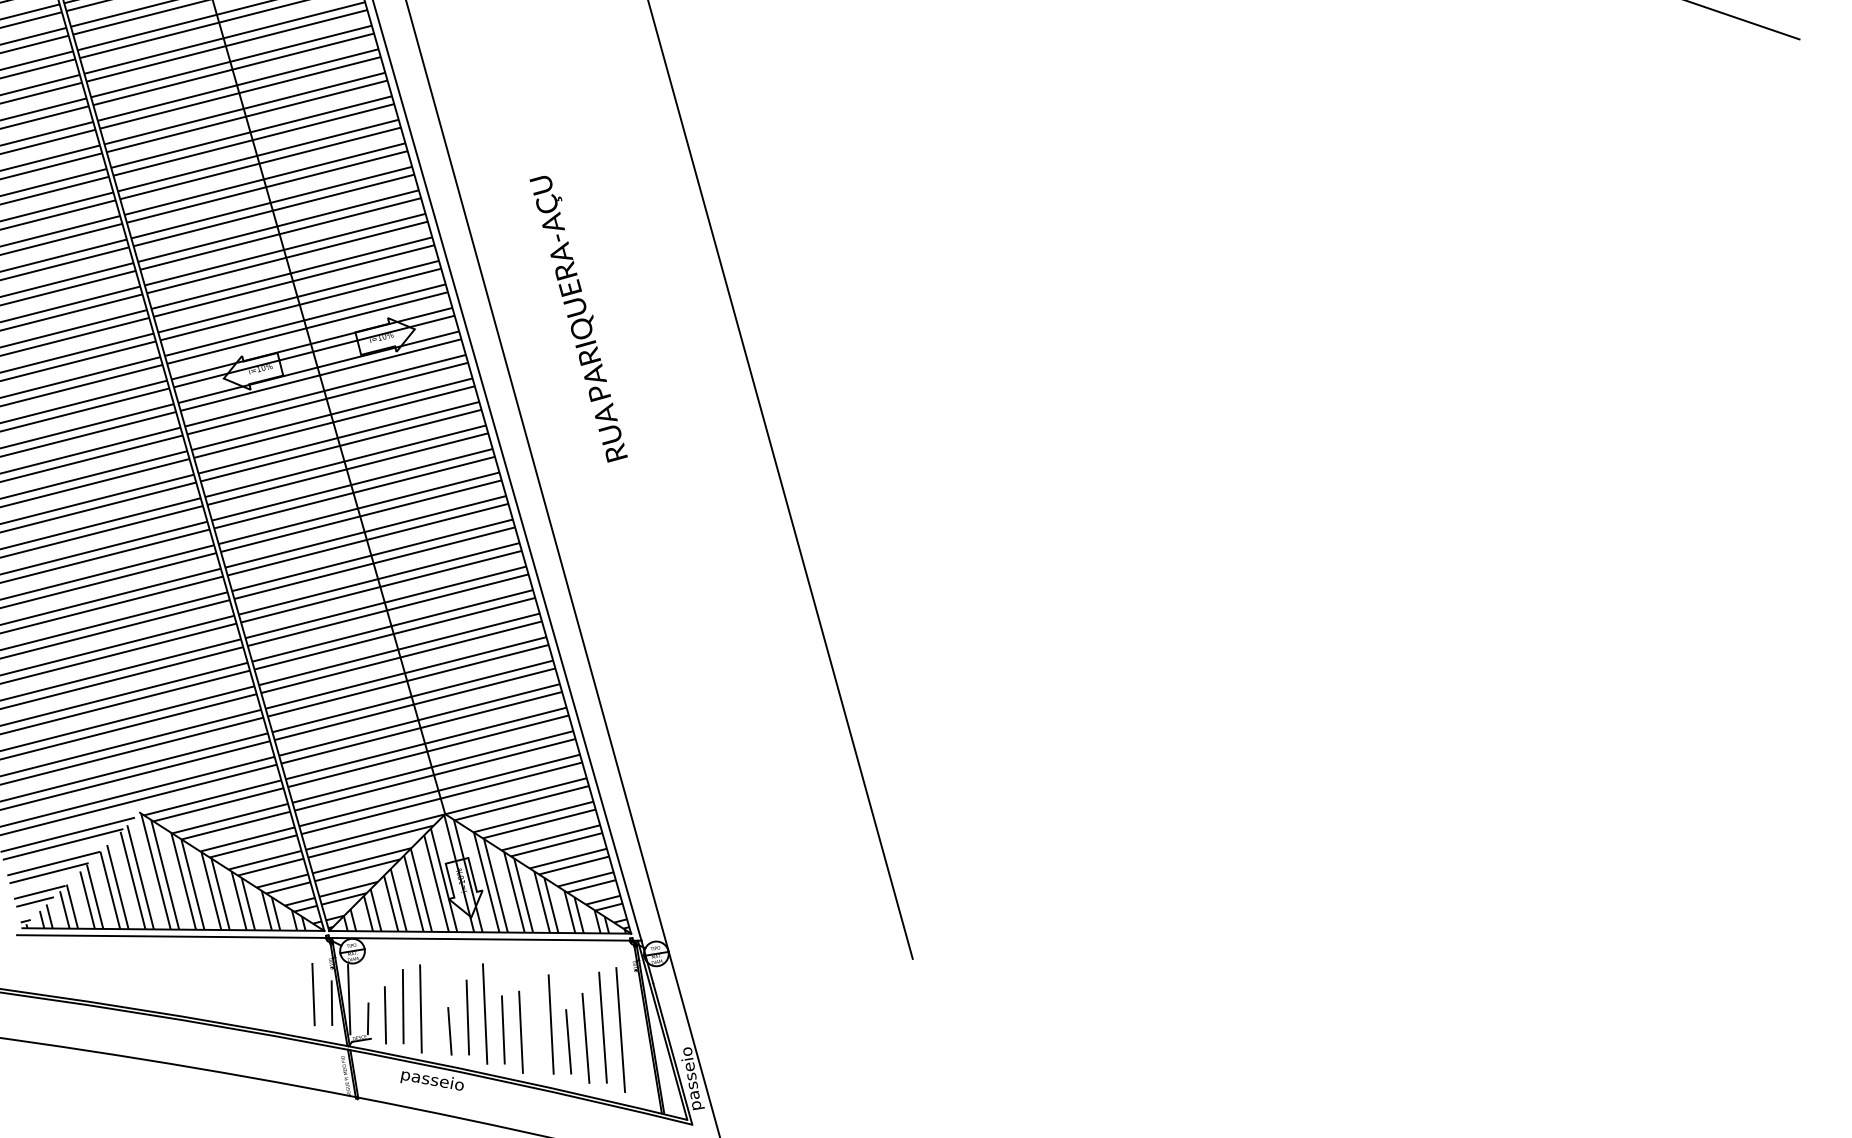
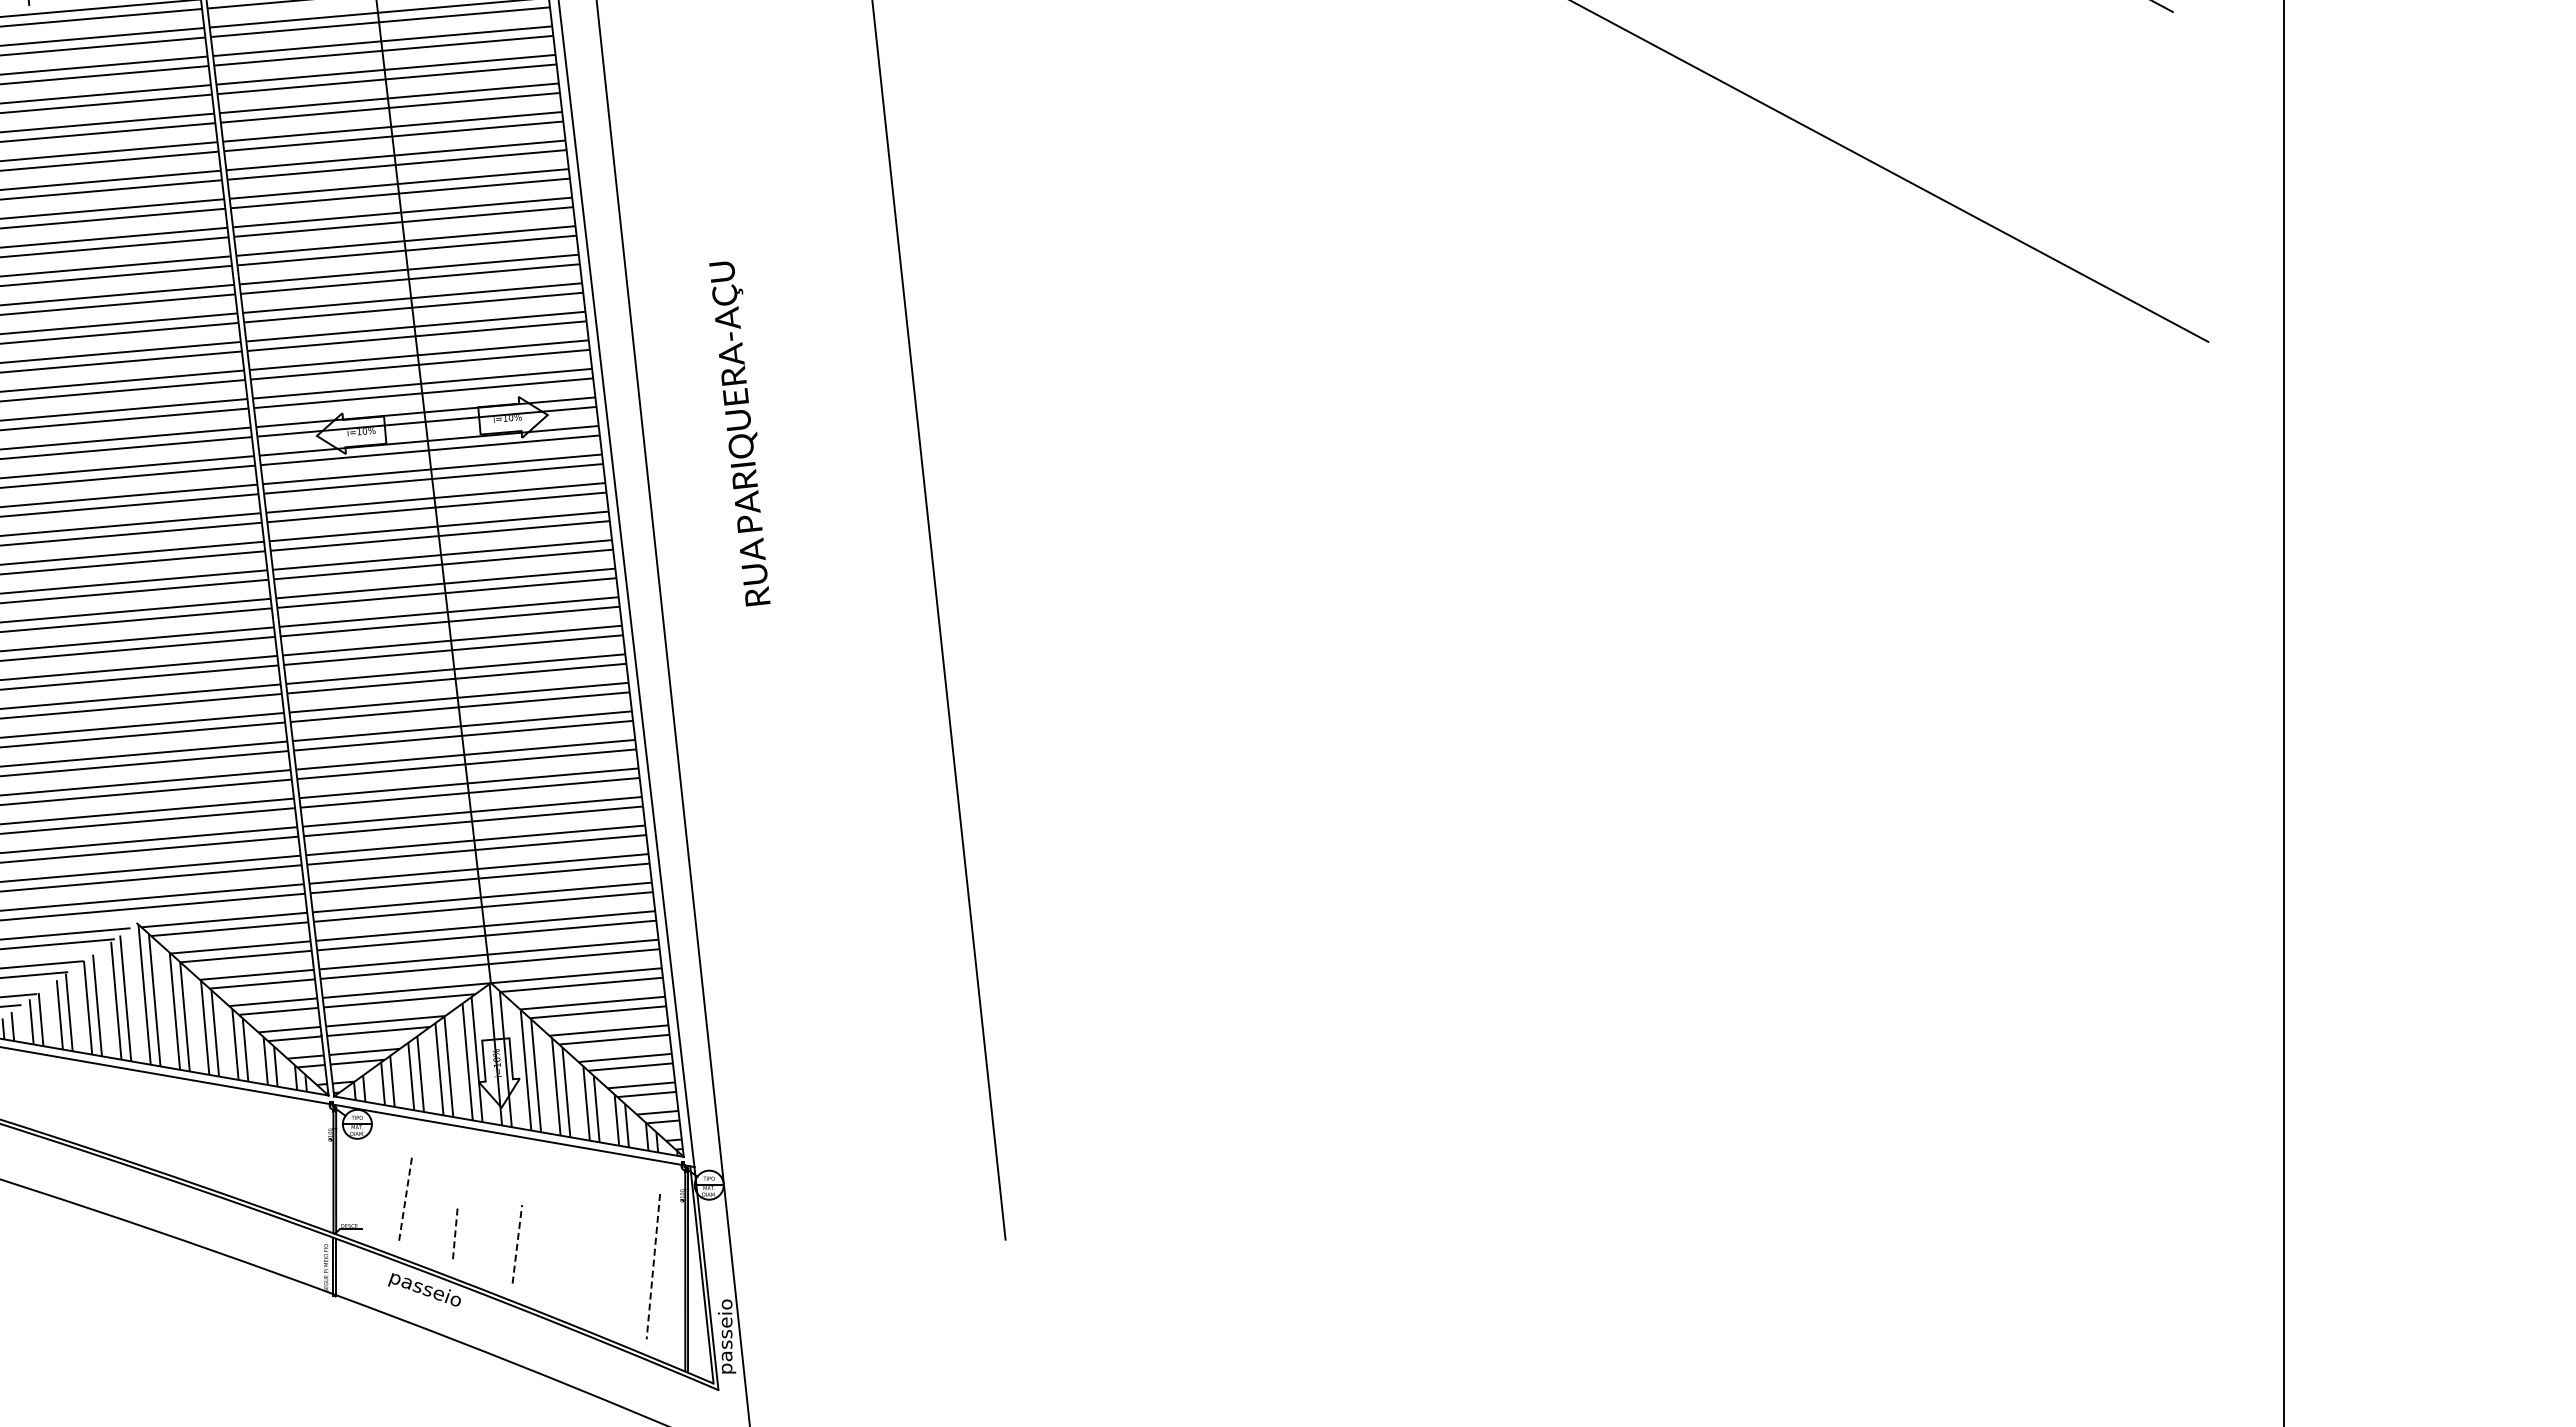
line: (313, 994) -> (303, 1166), removed
line: (349, 999) -> (344, 1179), removed
line: (331, 1003) -> (323, 1180), removed
line: (402, 1006) -> (405, 1197), solid -> dashed
line: (420, 1009) -> (425, 1204), removed
line: (385, 1014) -> (383, 1204), removed
line: (485, 1014) -> (499, 1222), removed
line: (467, 1017) -> (478, 1223), removed
line: (367, 1018) -> (362, 1205), removed
line: (550, 1024) -> (573, 1246), removed
line: (603, 1027) -> (633, 1260), removed
line: (620, 1029) -> (653, 1266), solid -> dashed
line: (503, 1030) -> (517, 1244), solid -> dashed
line: (450, 1031) -> (455, 1236), solid -> dashed
line: (521, 1032) -> (537, 1250), removed
line: (585, 1038) -> (611, 1269), removed
line: (568, 1041) -> (590, 1270), removed

